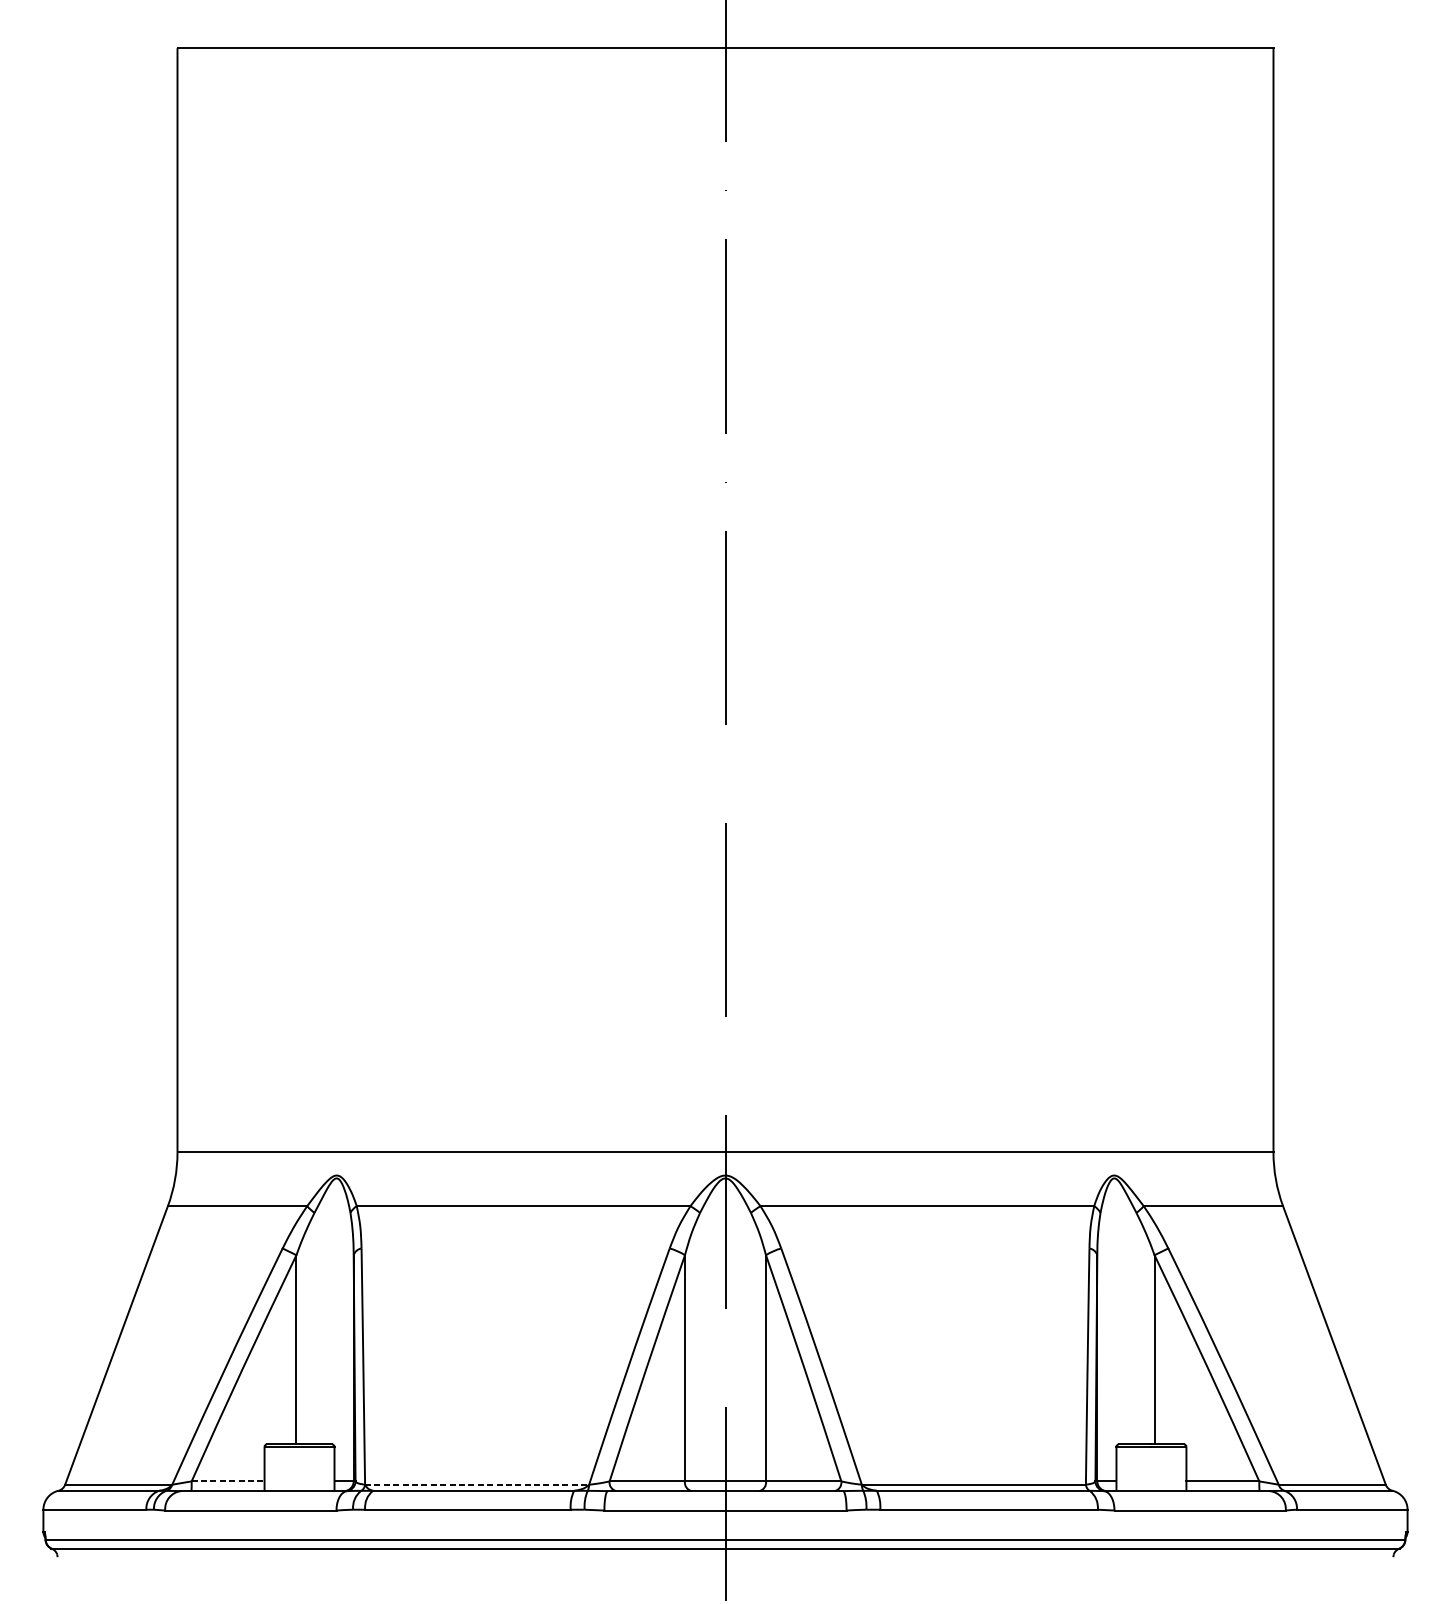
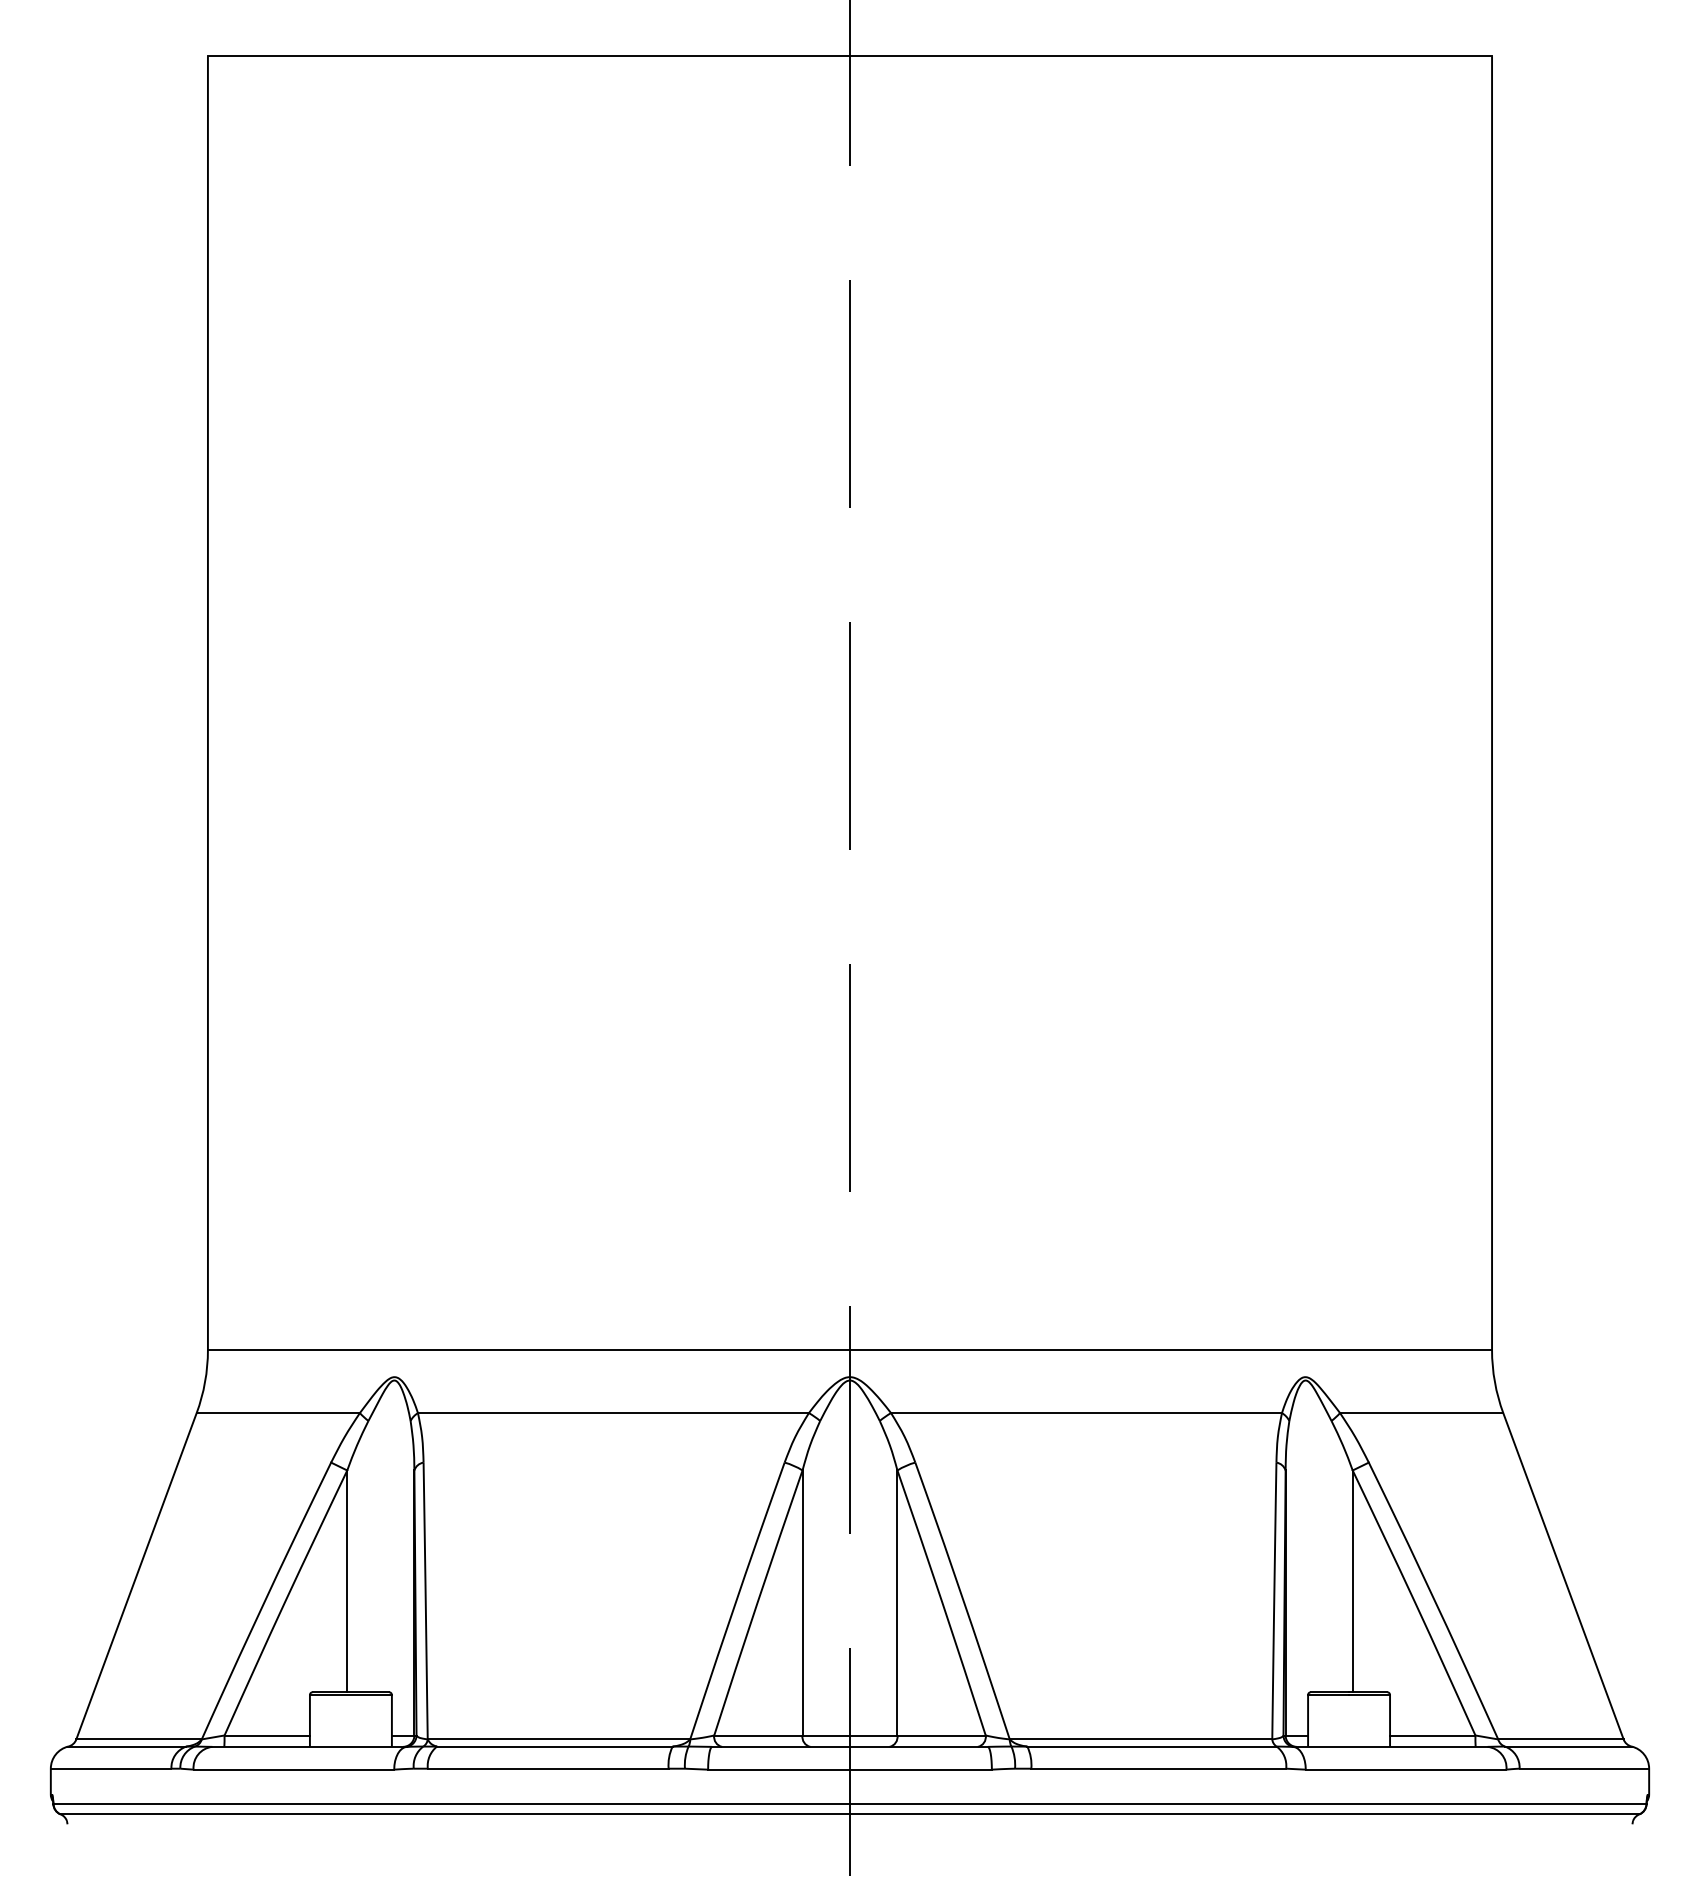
line: (228, 1481) -> (267, 1735), dashed -> solid
line: (477, 1484) -> (559, 1739), dashed -> solid

